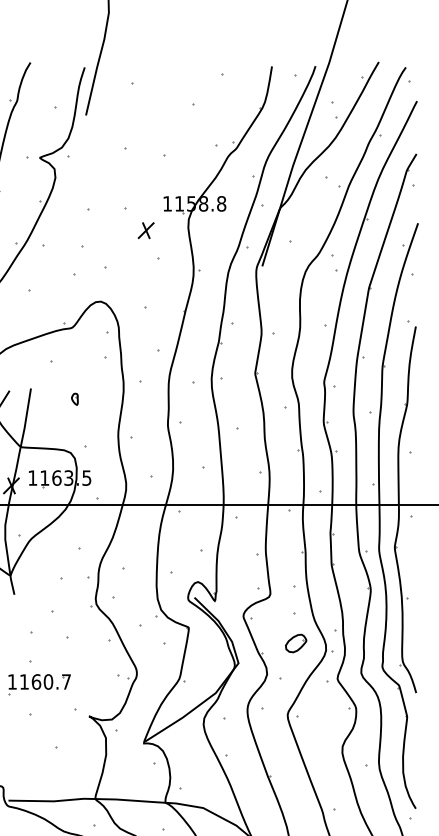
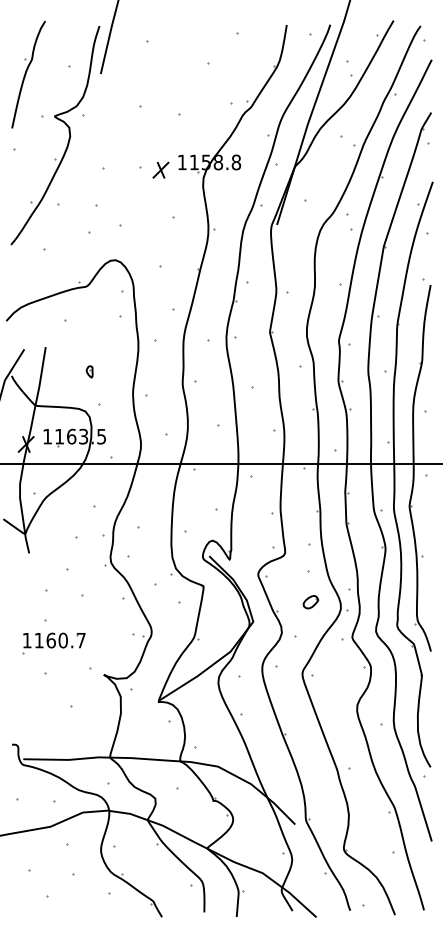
part: (145, 229) -> (160, 169), moved
part: (74, 398) -> (89, 371), moved
part: (295, 643) -> (310, 602), size x0.71

